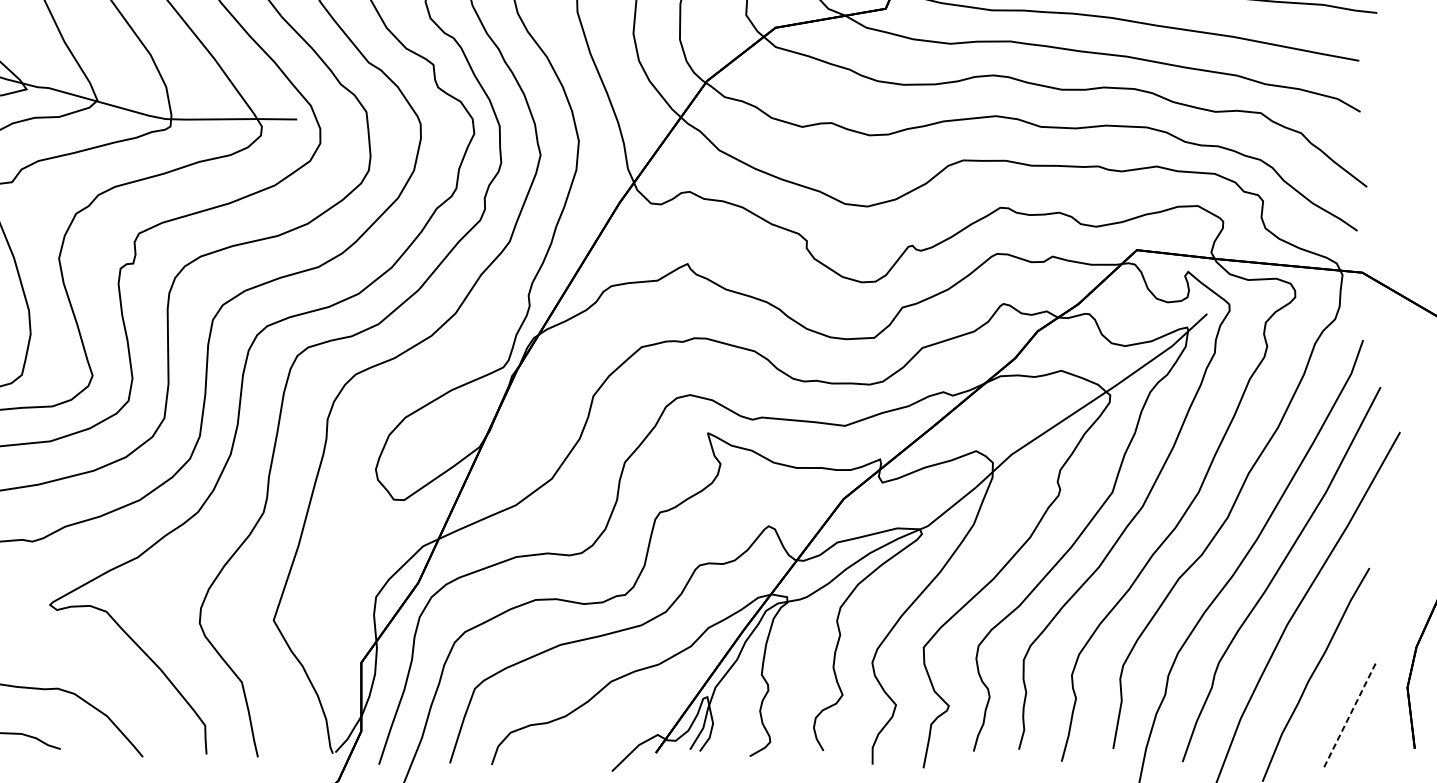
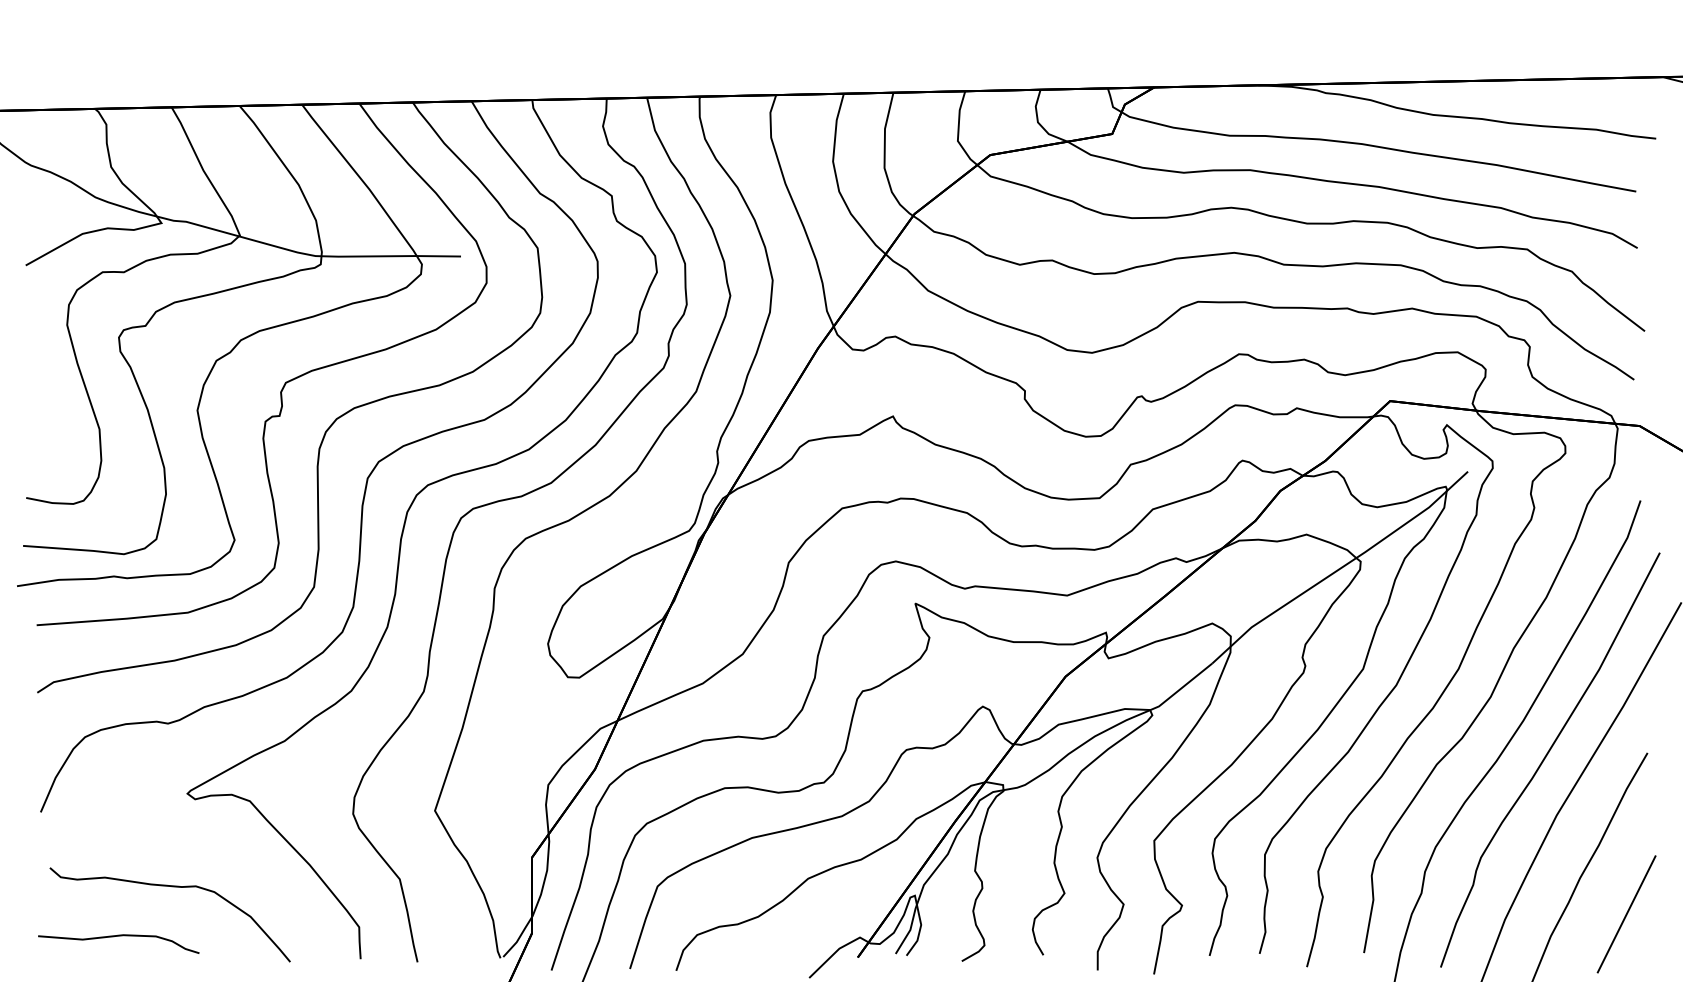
line: (1350, 714) -> (1626, 914), dashed -> solid

